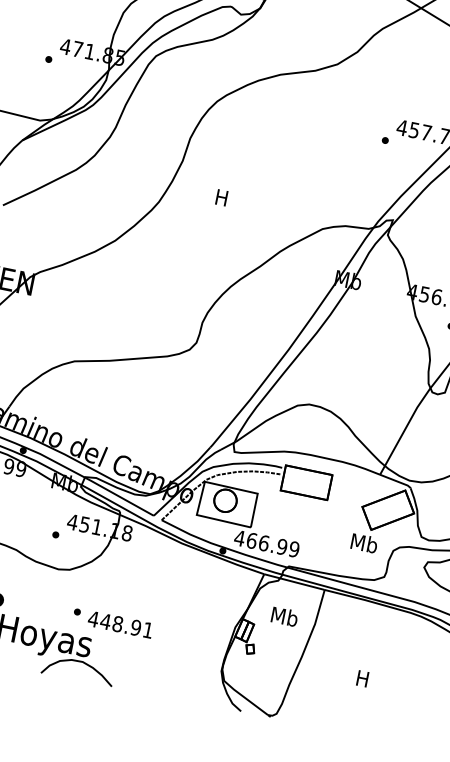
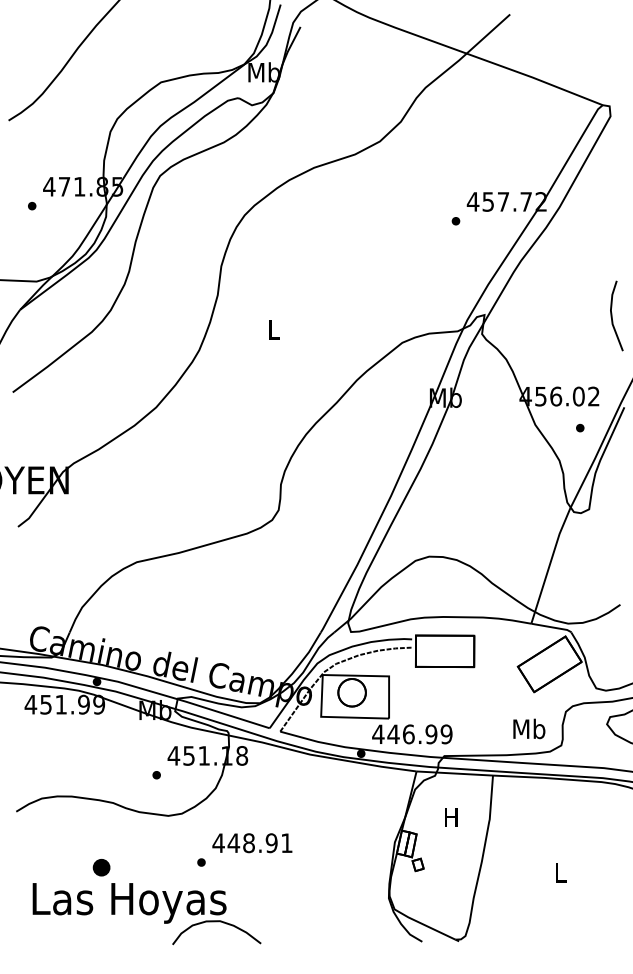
text: (221, 197) -> (273, 329), H -> L
text: (251, 540) -> (393, 734), 466.99 -> 446.99
text: (364, 543) -> (529, 728), moved
text: (284, 616) -> (451, 817), Mb -> H
text: (120, 624) -> (252, 843), moved
text: (362, 678) -> (560, 872), H -> L

